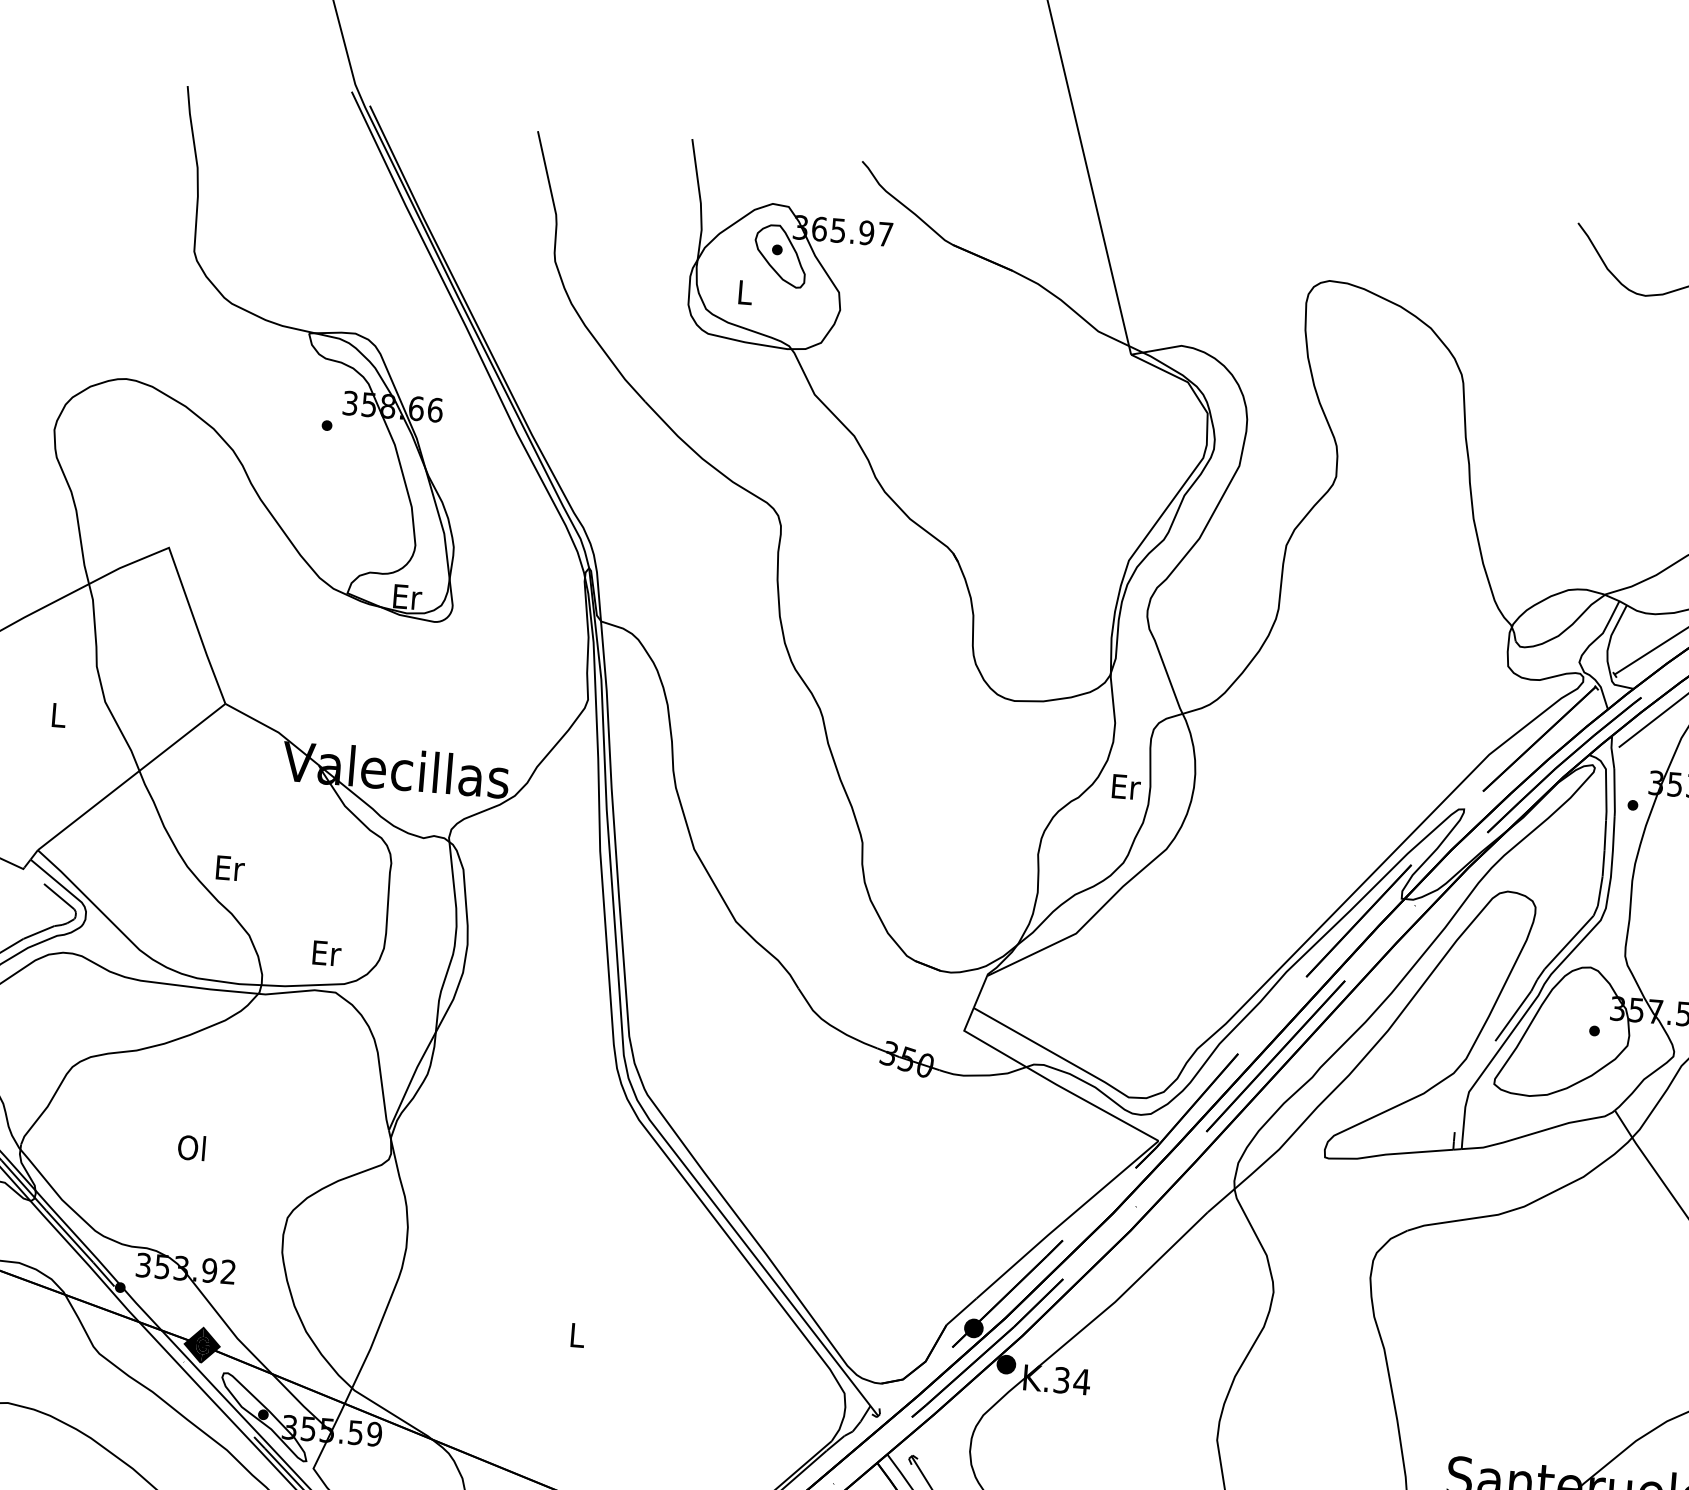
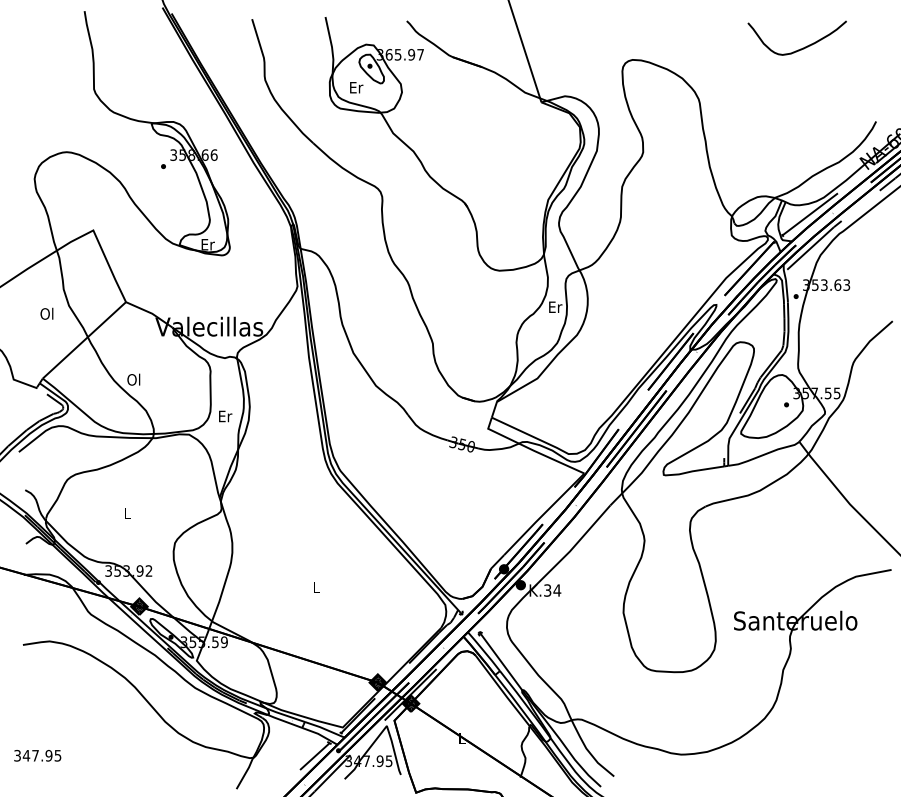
text: (745, 292) -> (356, 87), L -> Er
text: (56, 714) -> (46, 313), L -> Ol
text: (230, 867) -> (134, 379), Er -> Ol
text: (326, 953) -> (225, 416), moved
text: (190, 1147) -> (126, 513), Ol -> L

